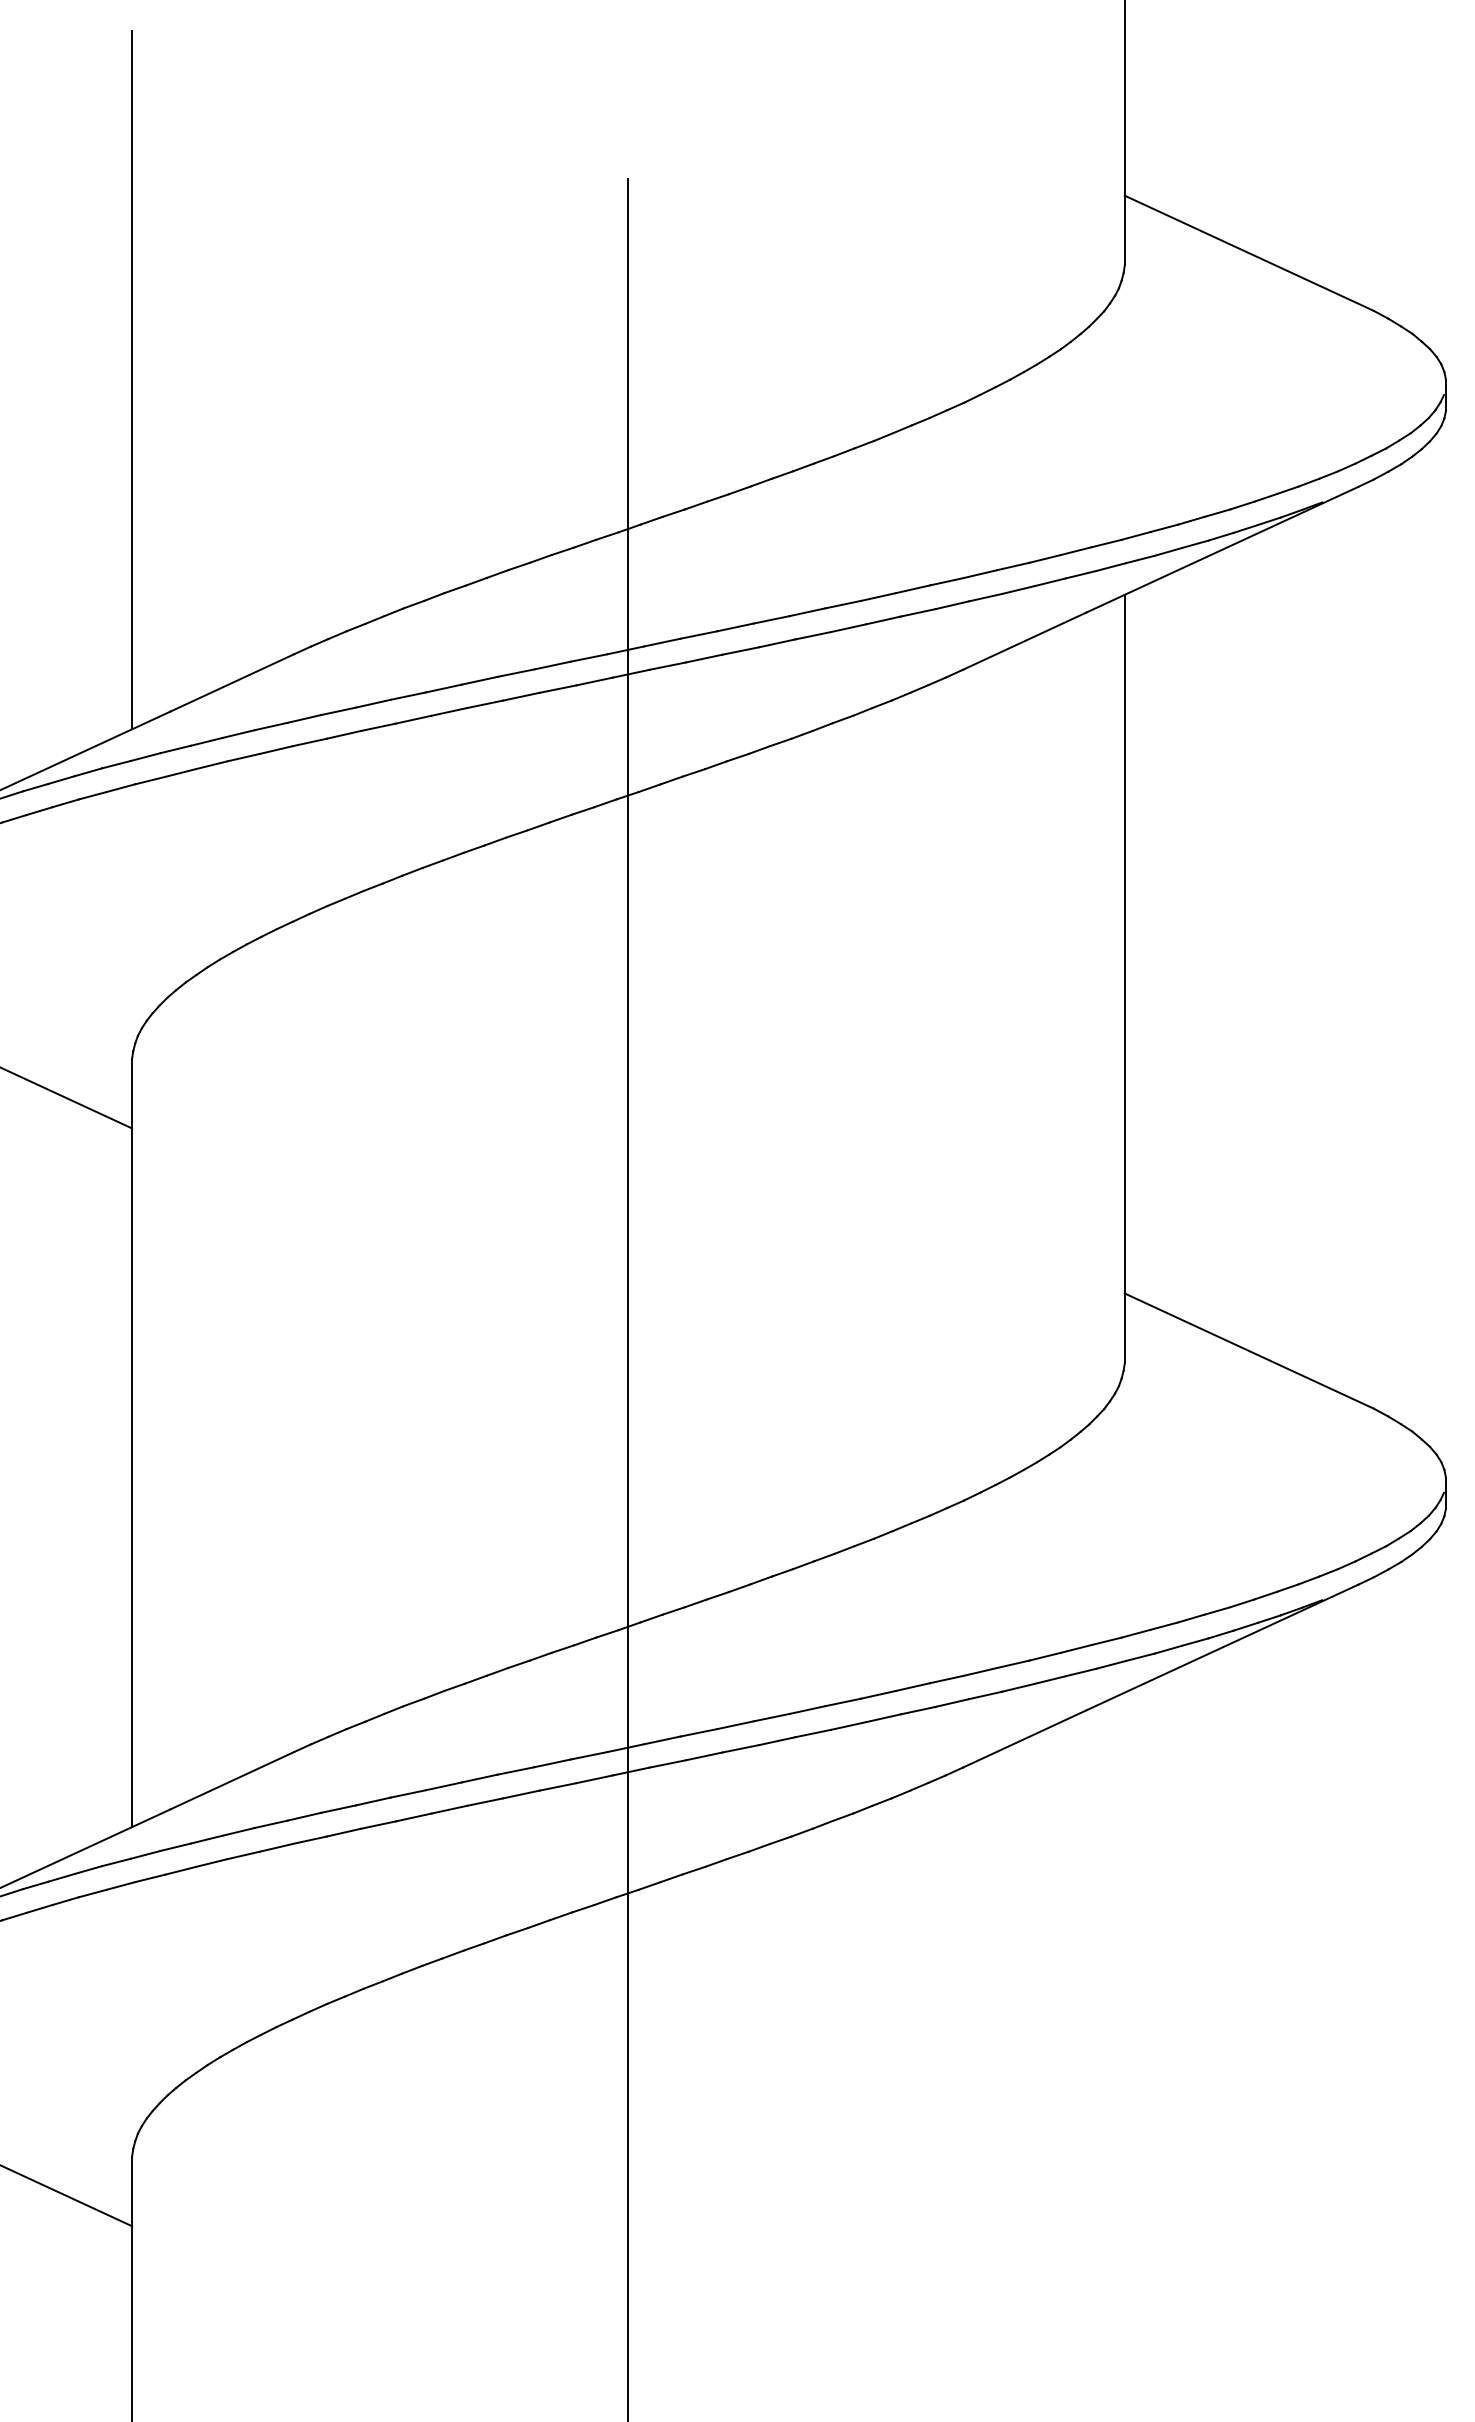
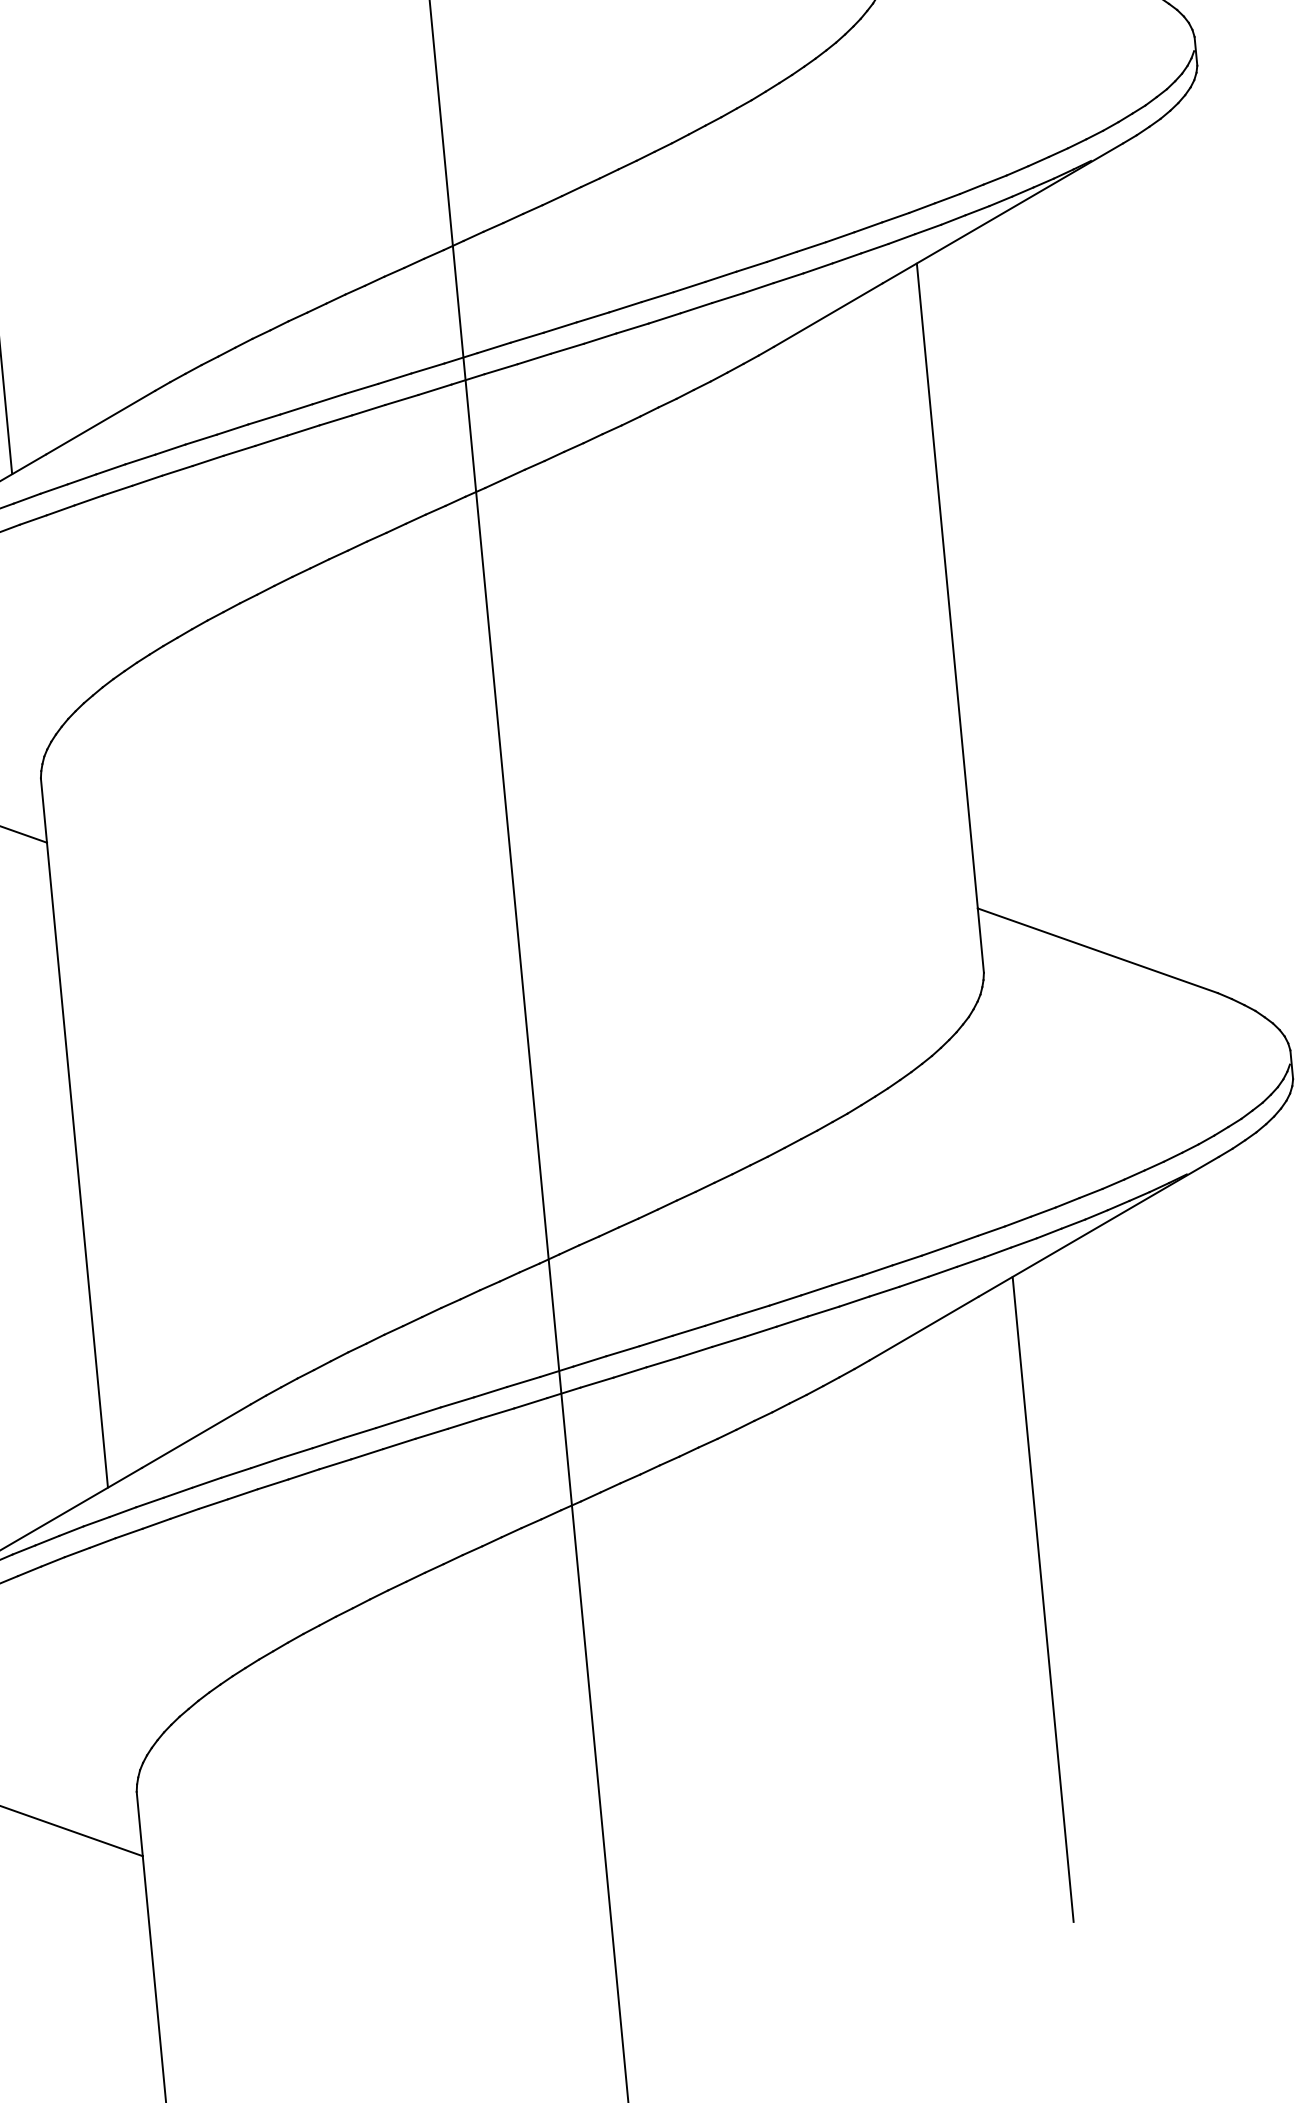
line: (1124, 2041) -> (1042, 1599), added

